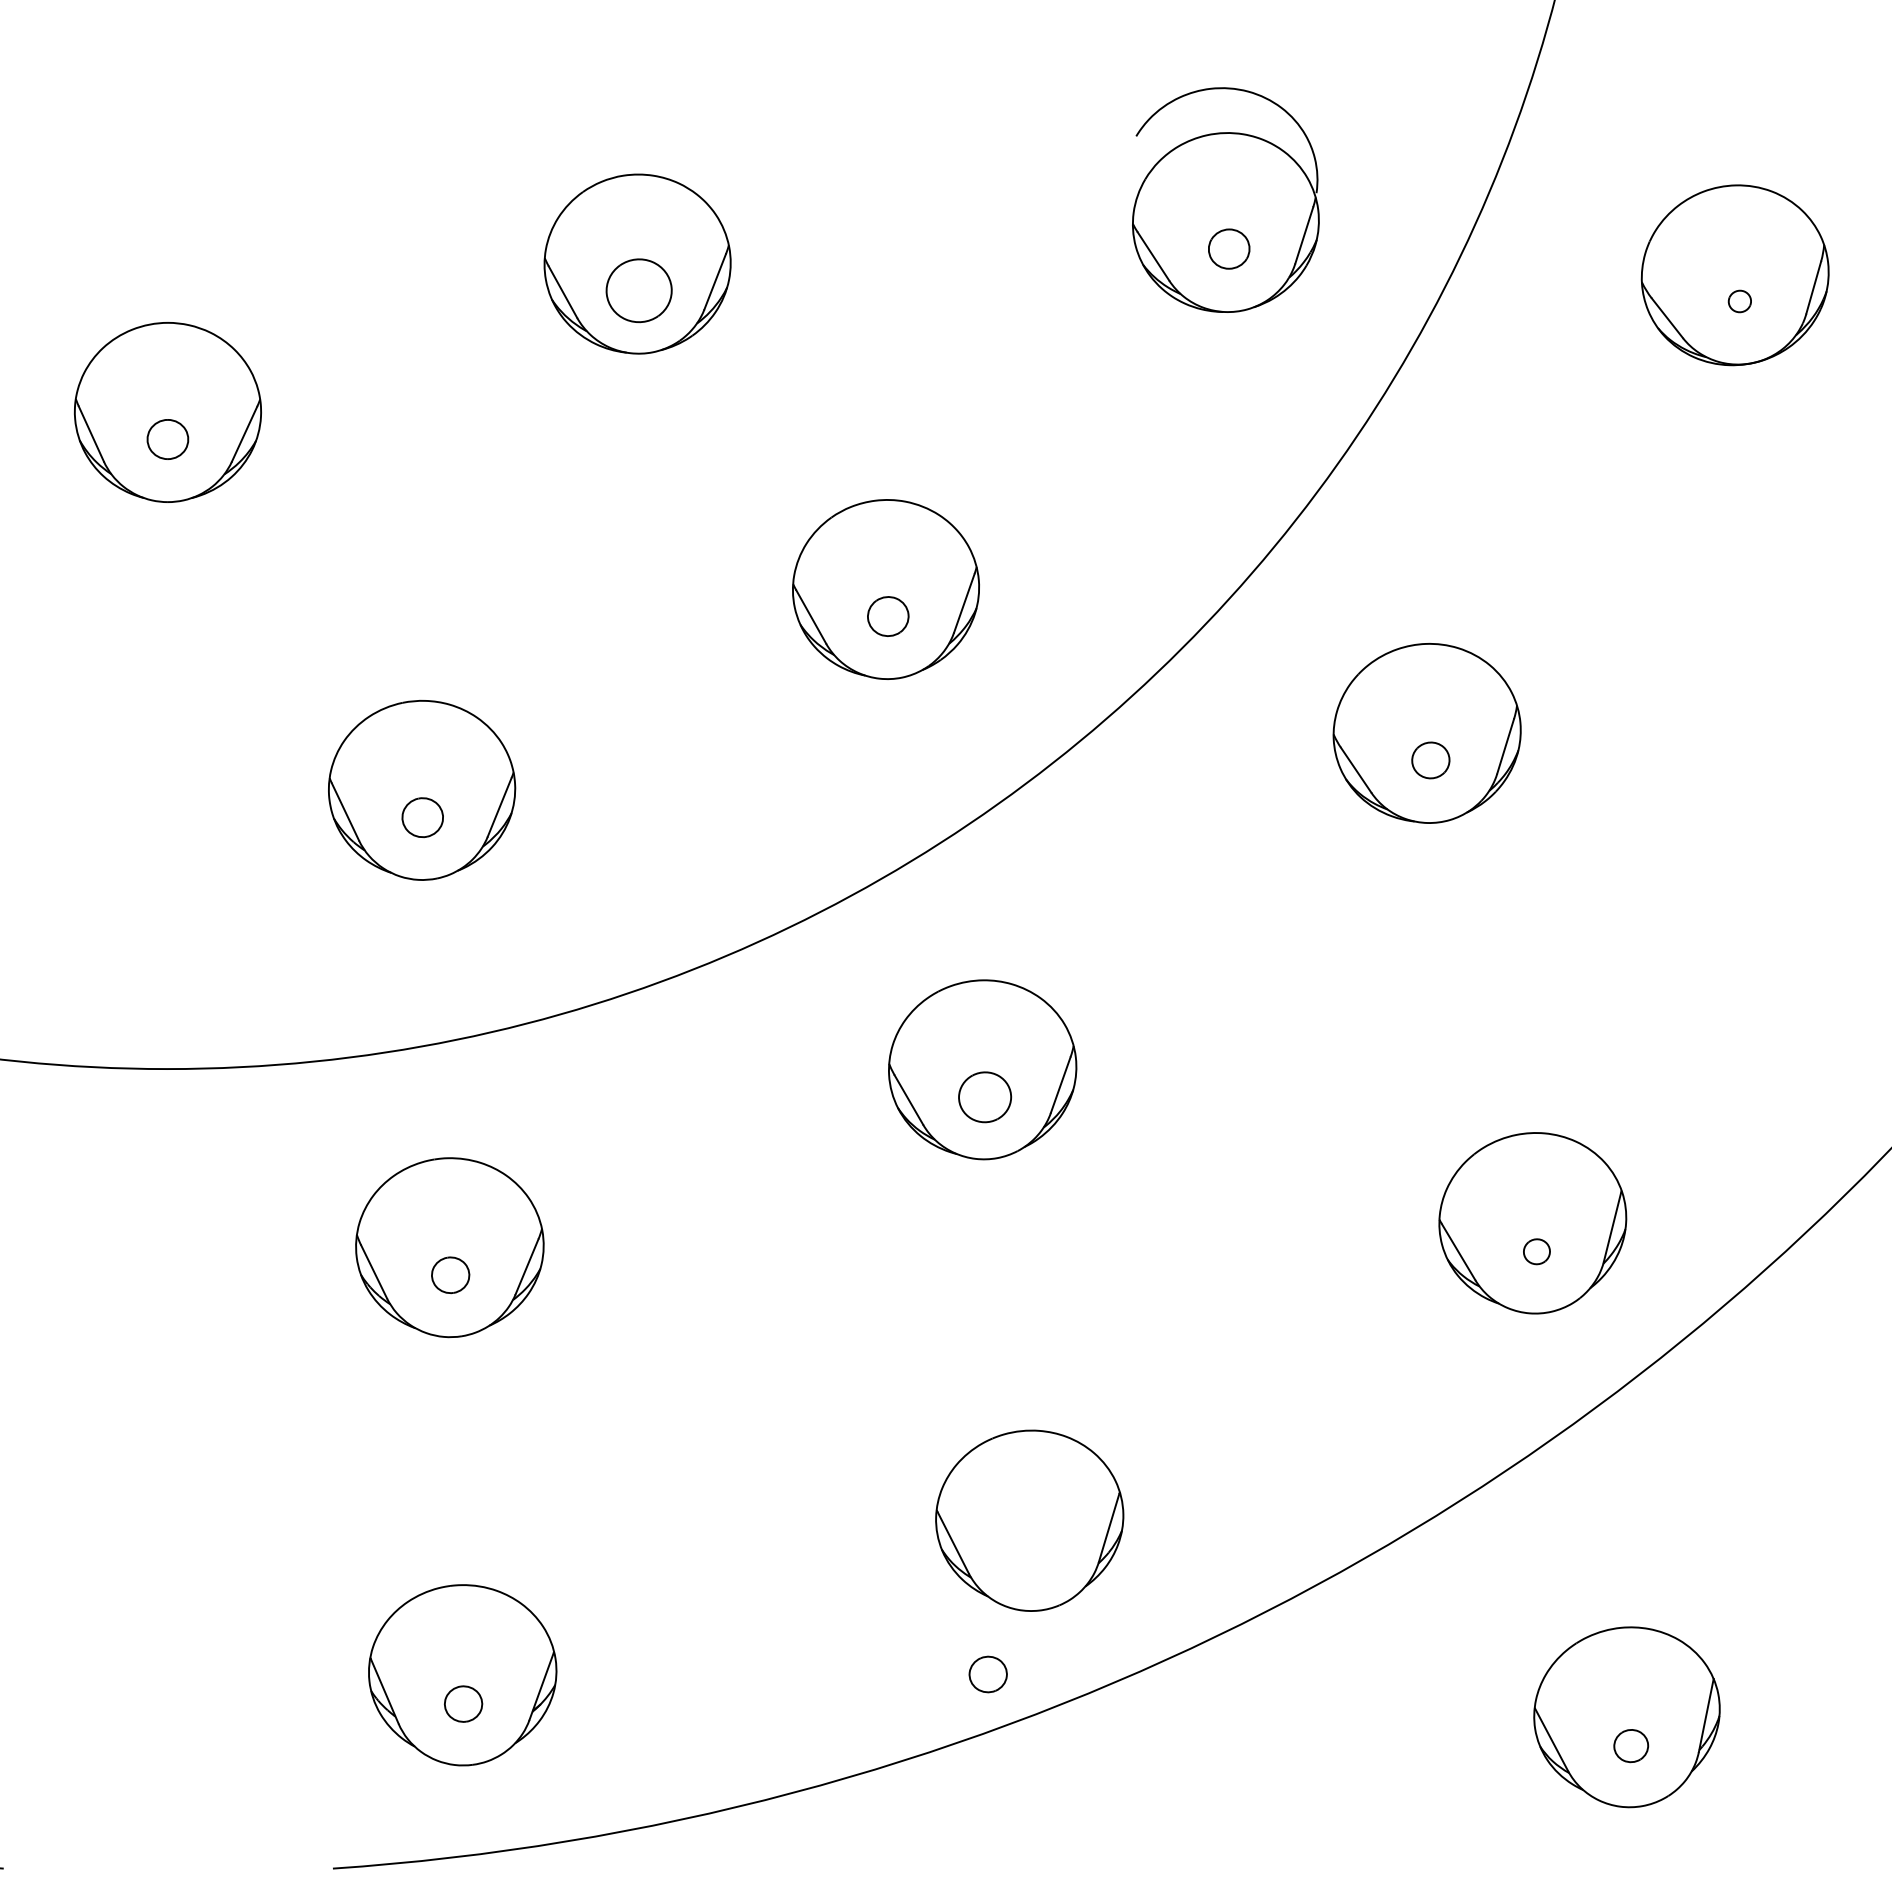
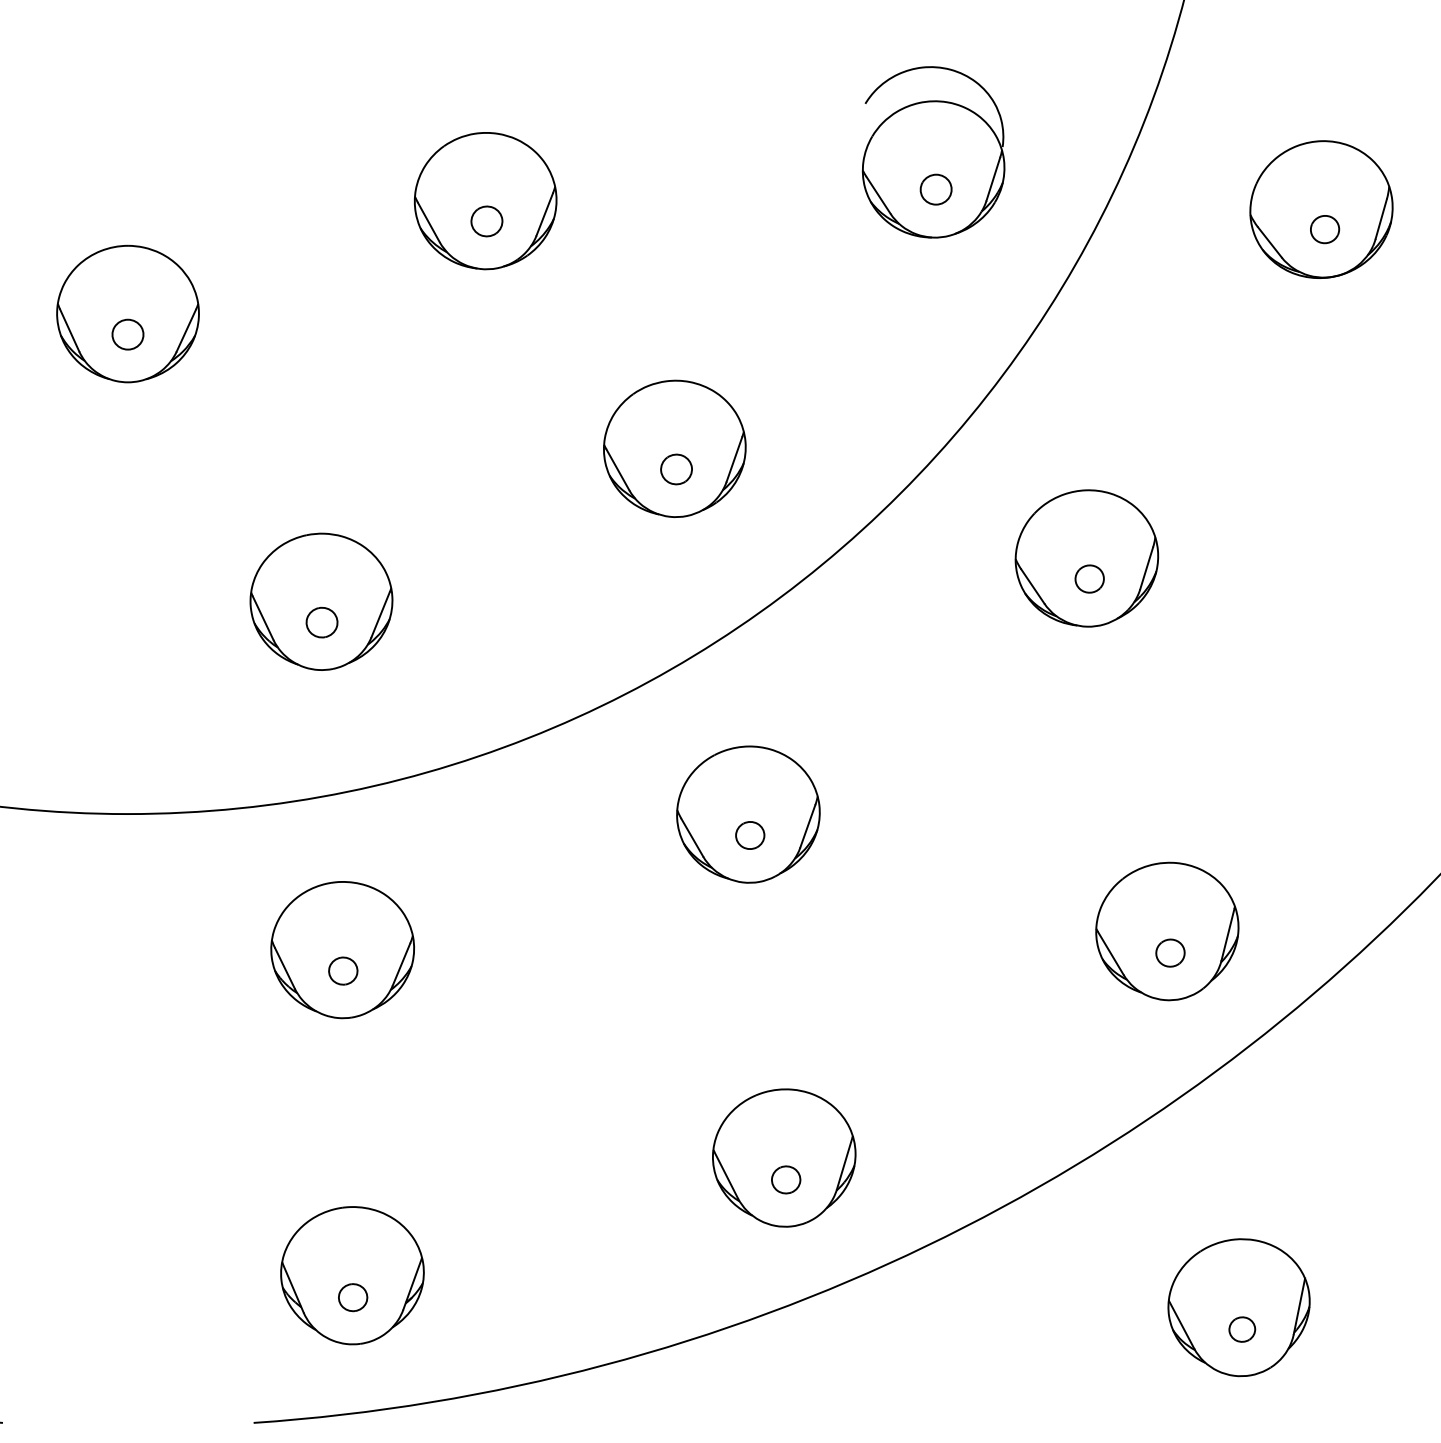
part: (639, 290) -> (487, 221), size x0.62
part: (1739, 301) -> (1324, 229), size x1.67
part: (984, 1096) -> (749, 834), size x0.71
part: (1536, 1251) -> (1170, 952), size x1.43
part: (987, 1674) -> (785, 1179), moved

